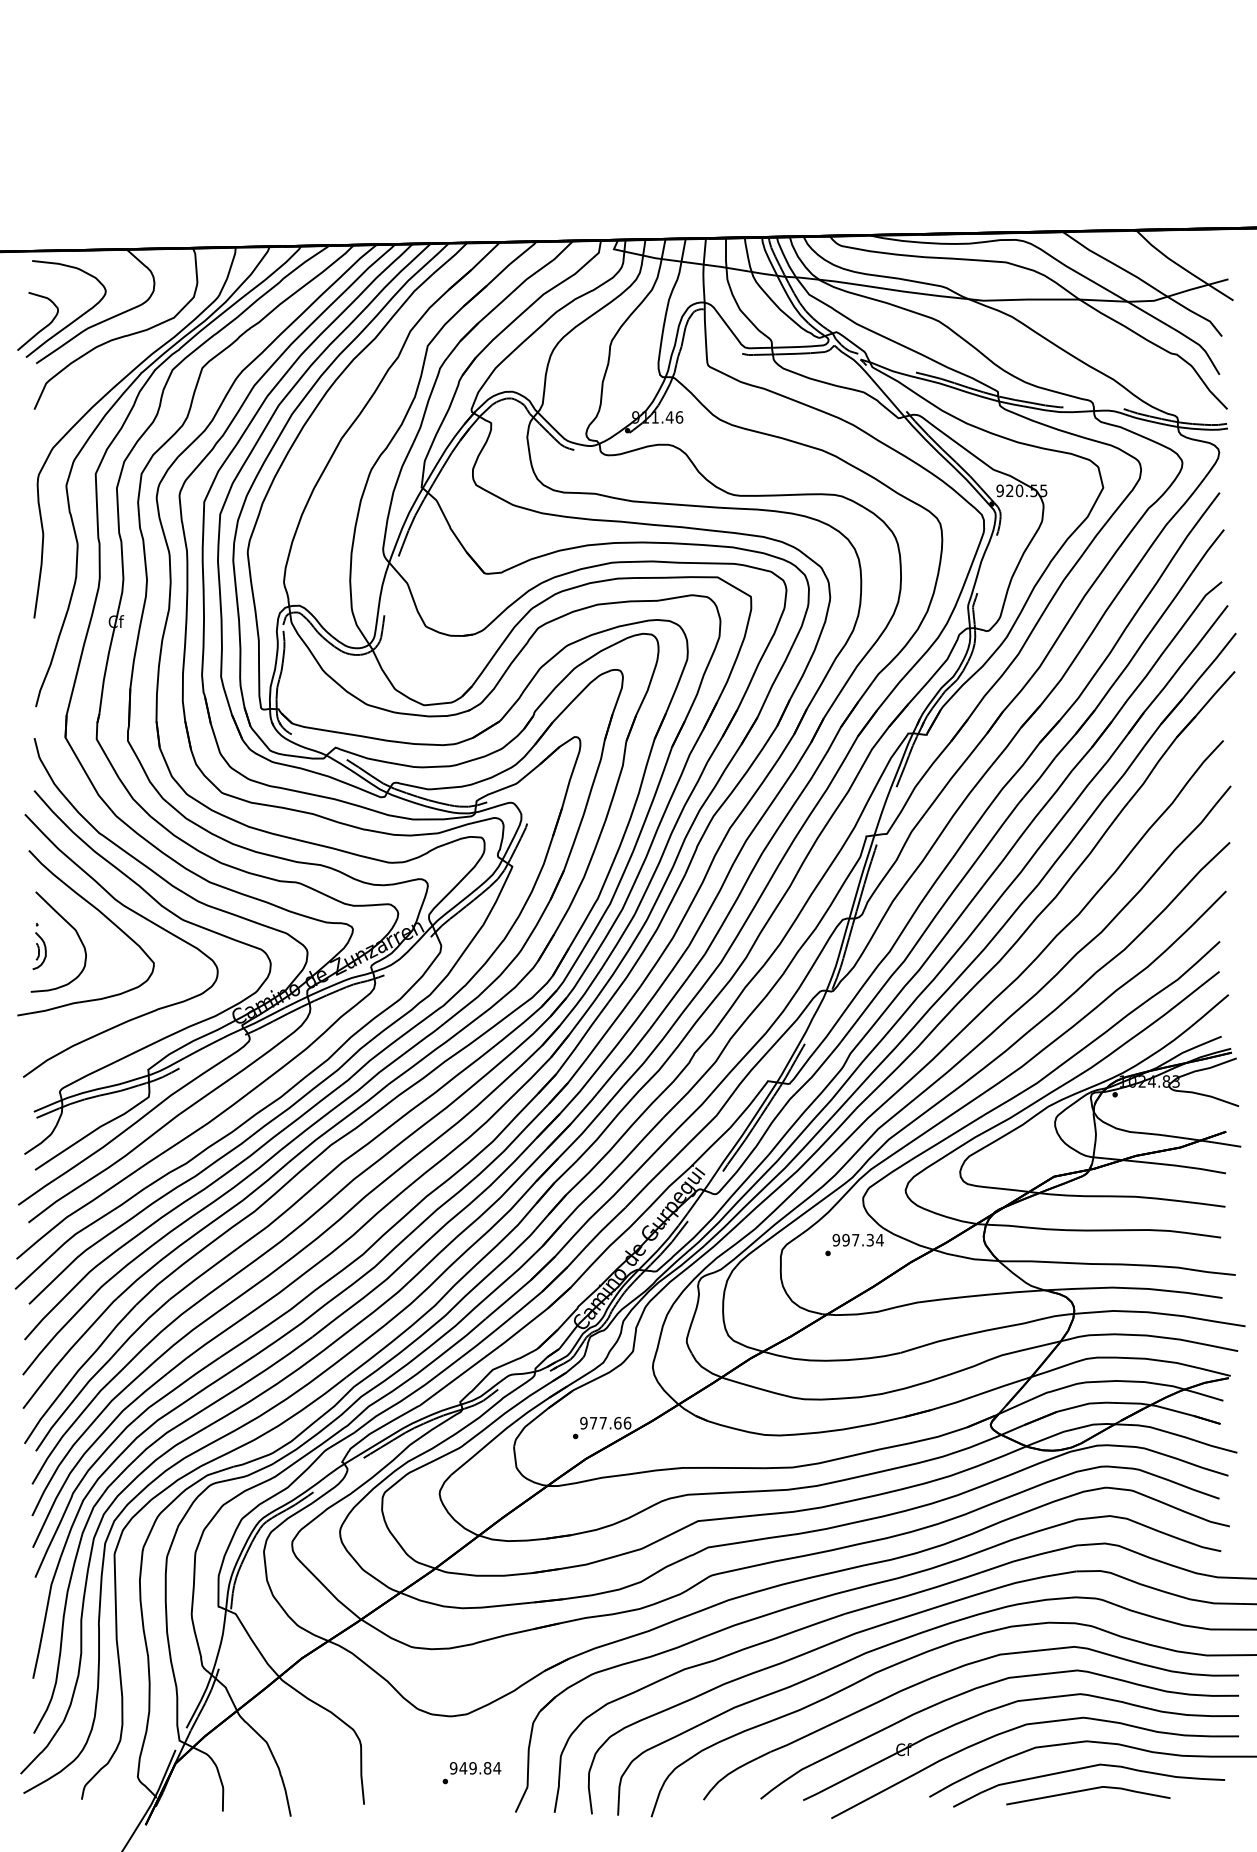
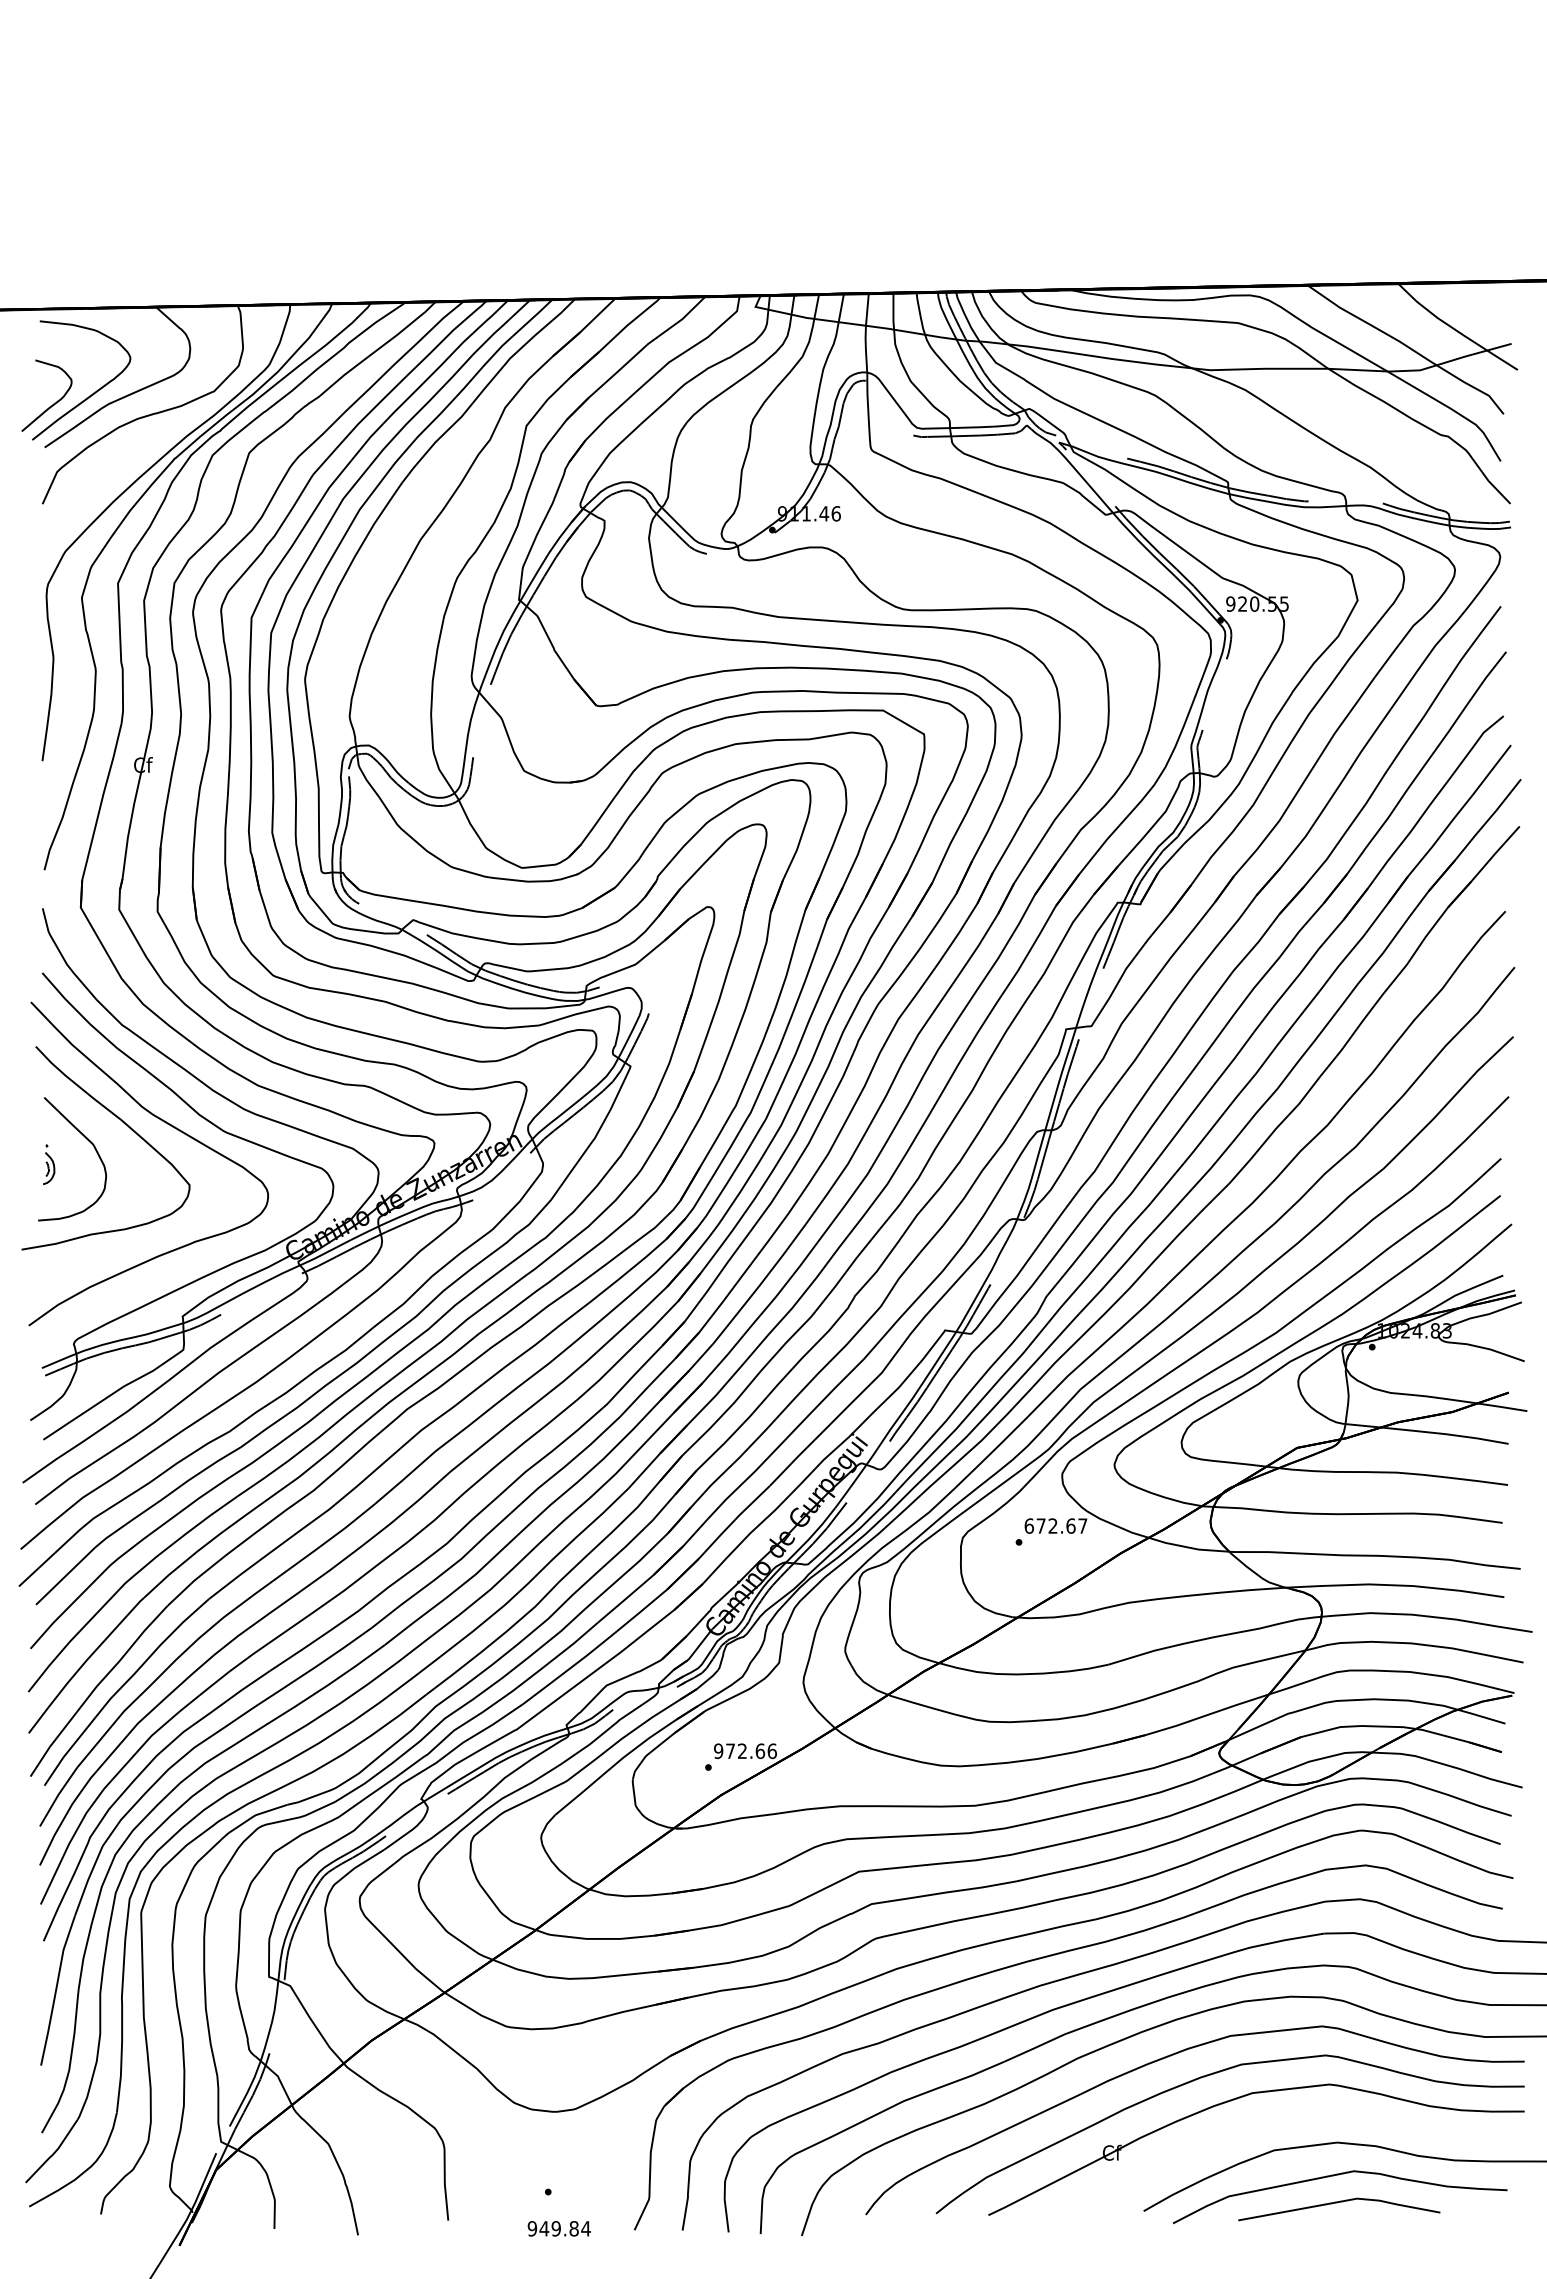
part: (39, 946) -> (48, 1164), size x0.7
text: (857, 1239) -> (1055, 1525), 997.34 -> 672.67
text: (603, 1422) -> (742, 1750), 977.66 -> 972.66
curve: (1021, 1727) -> (1256, 2125), removed
text: (474, 1768) -> (558, 2228), moved

